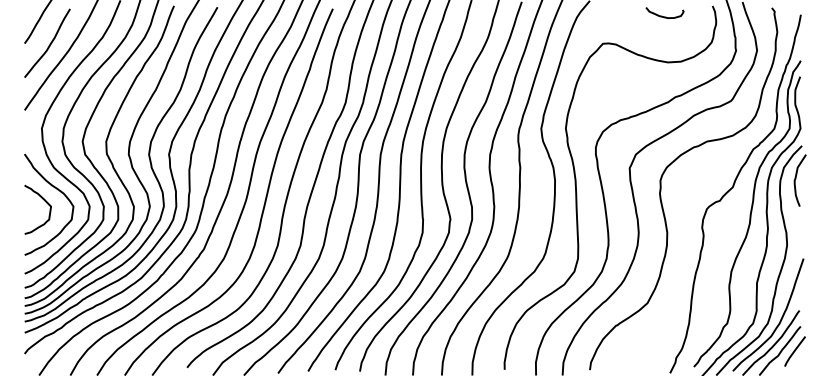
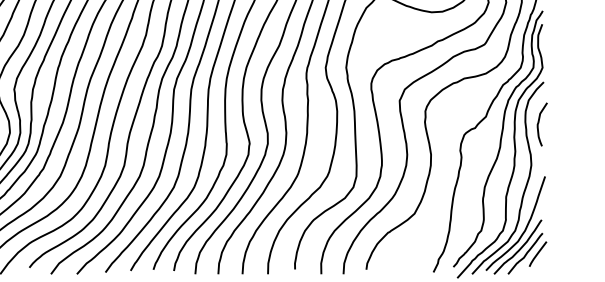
curve: (796, 179) -> (539, 123), moved

